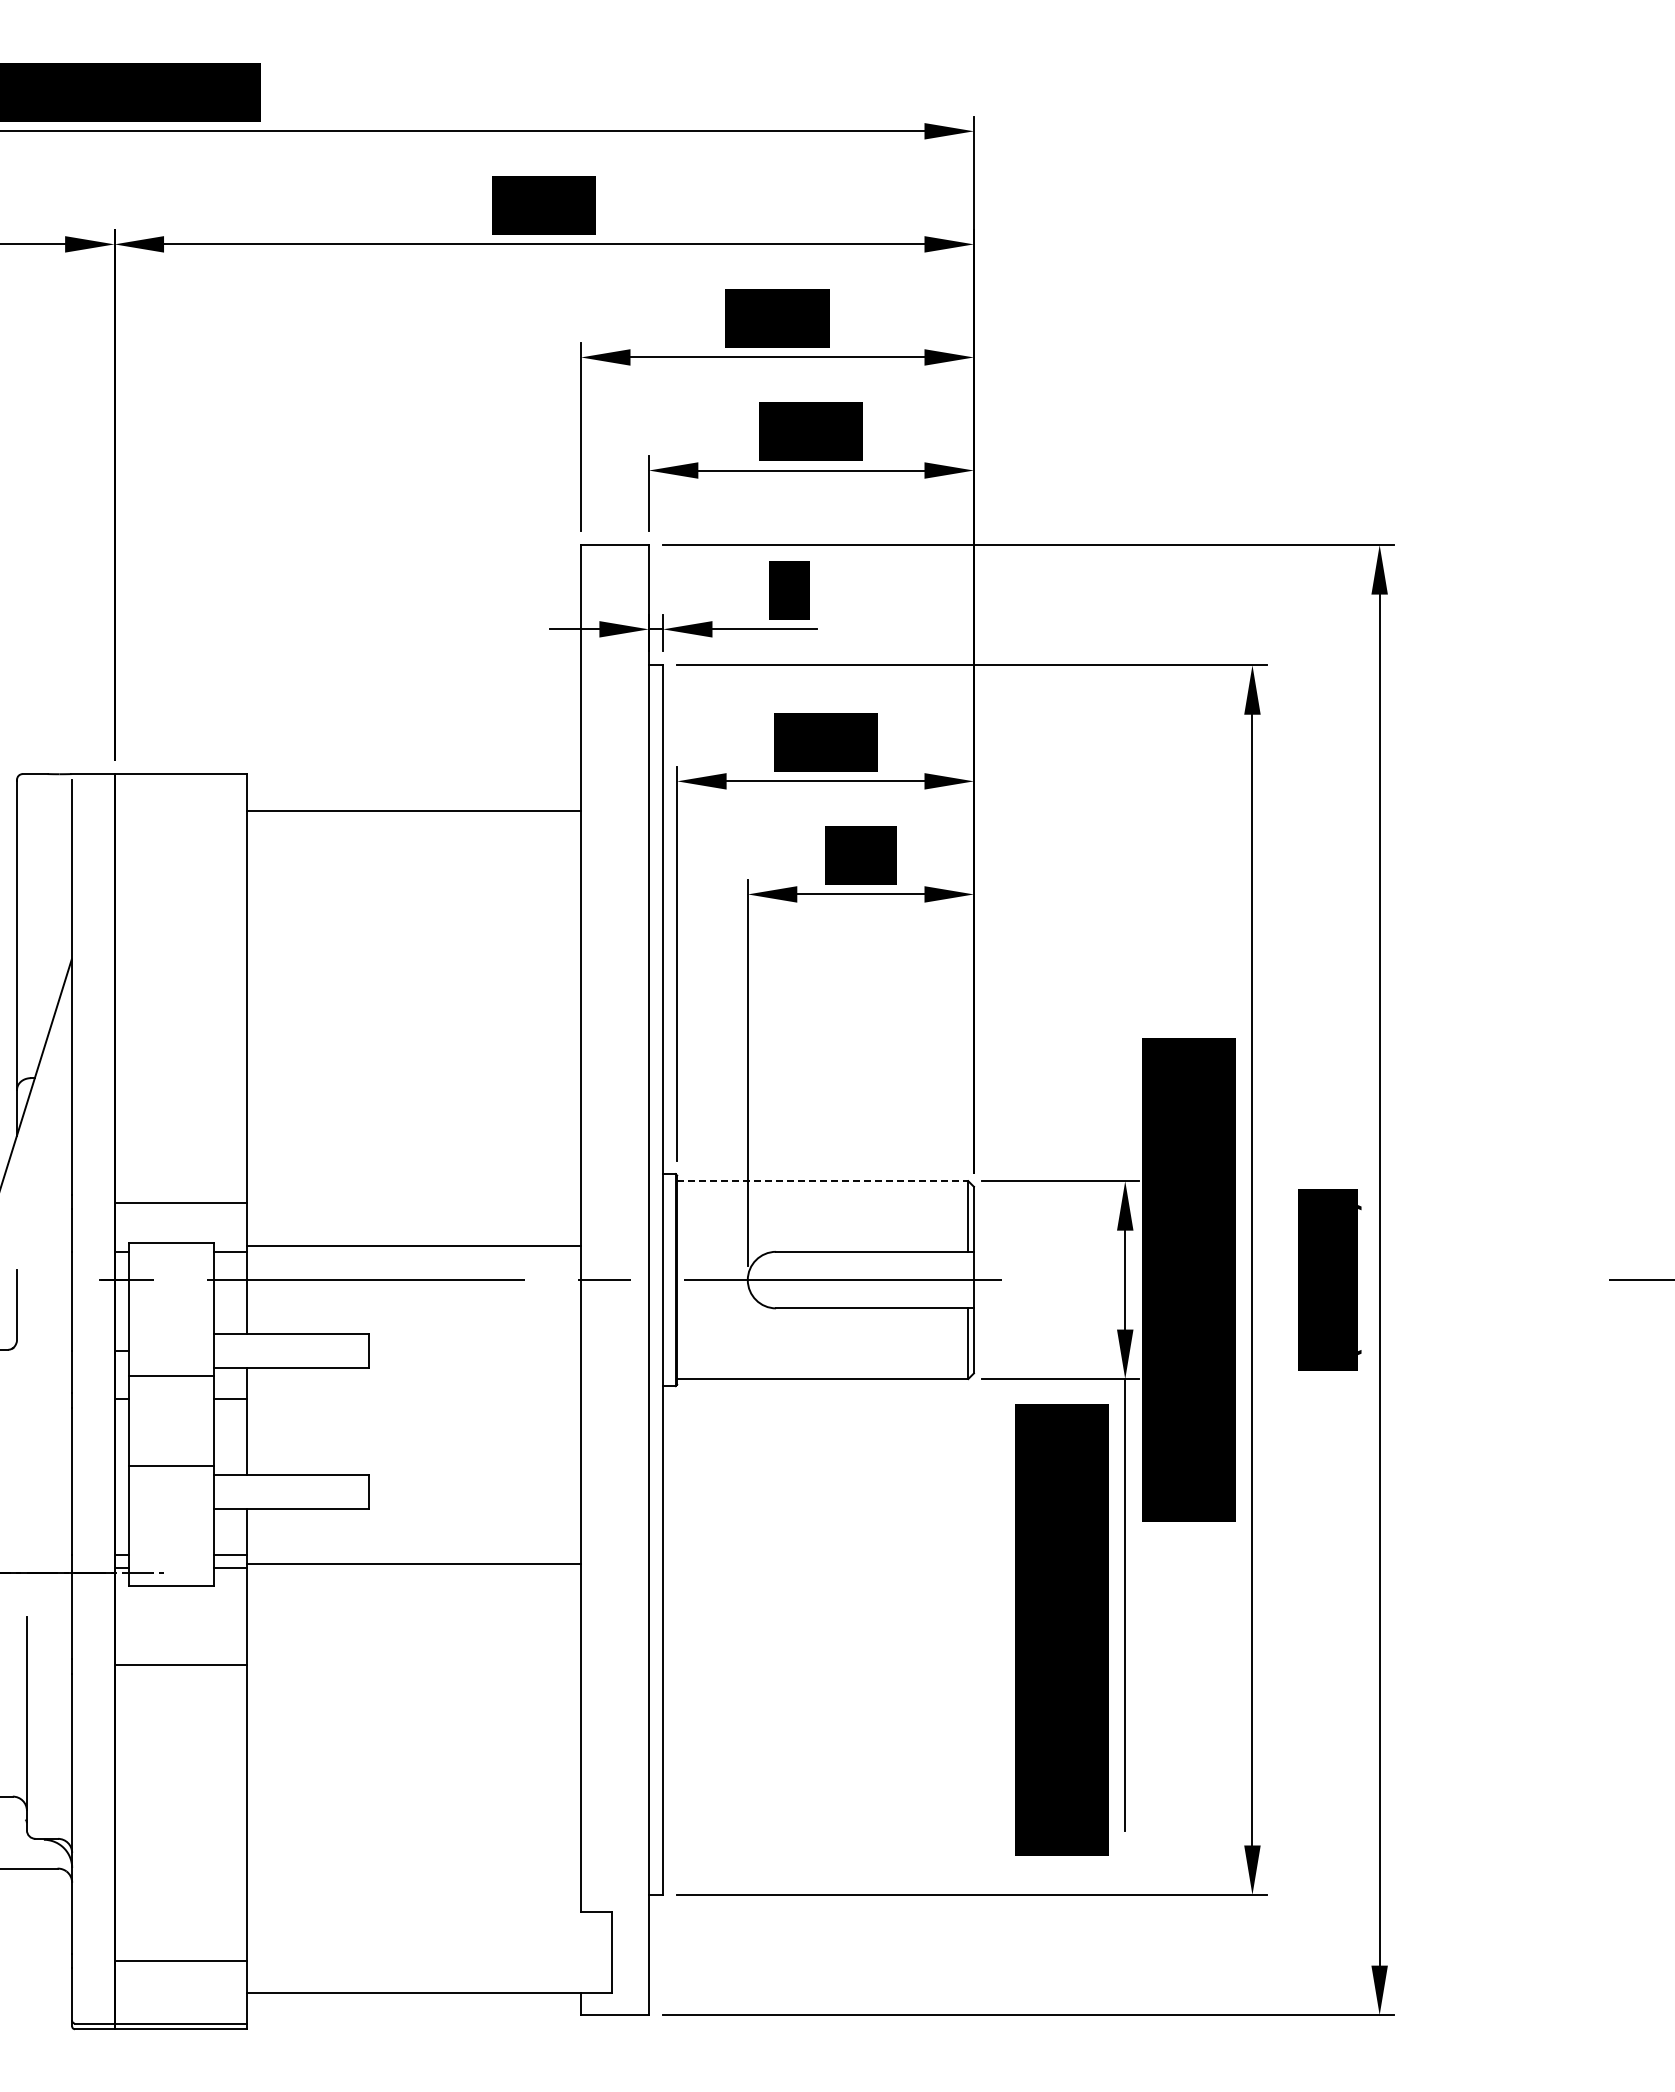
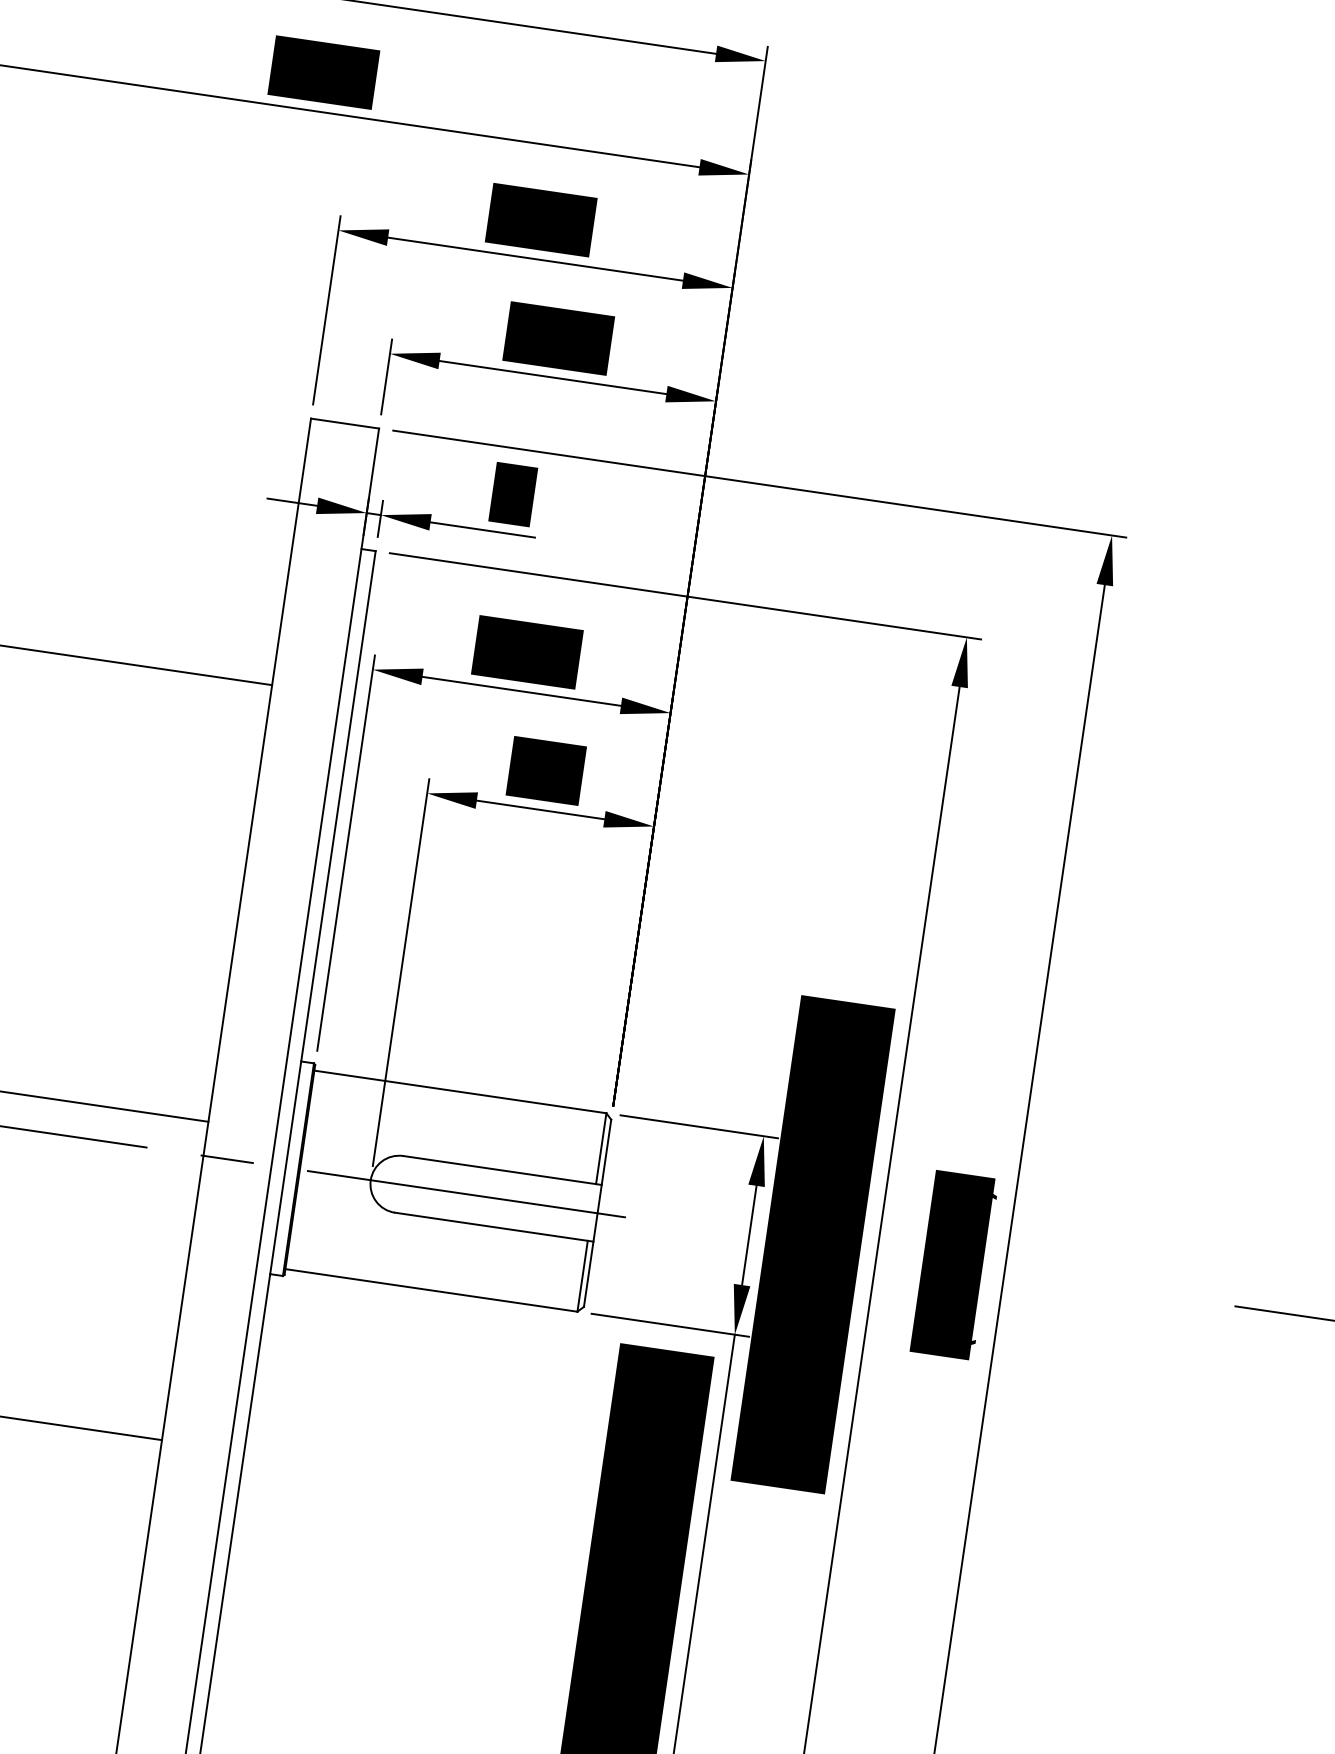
line: (822, 1181) -> (460, 1092), dashed -> solid

